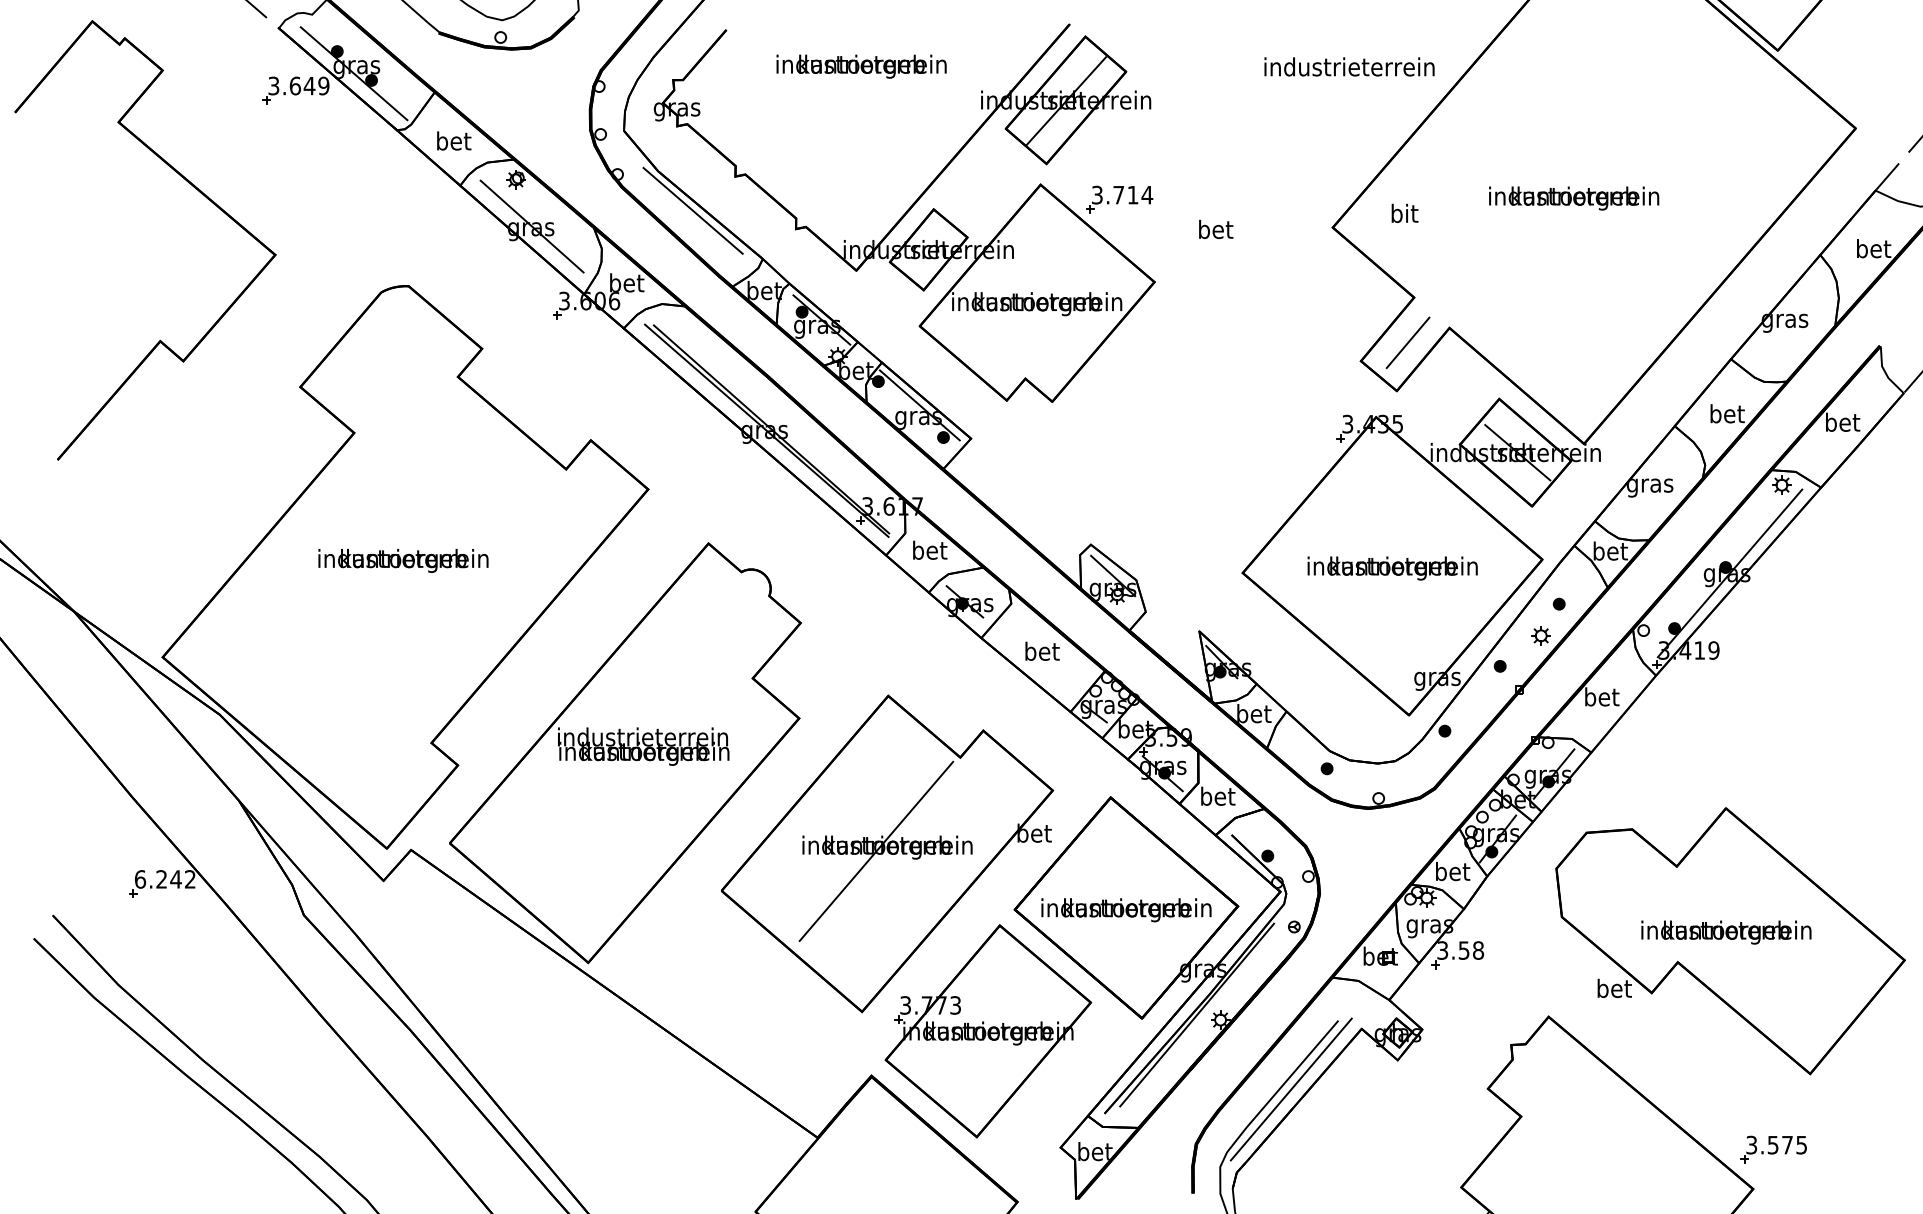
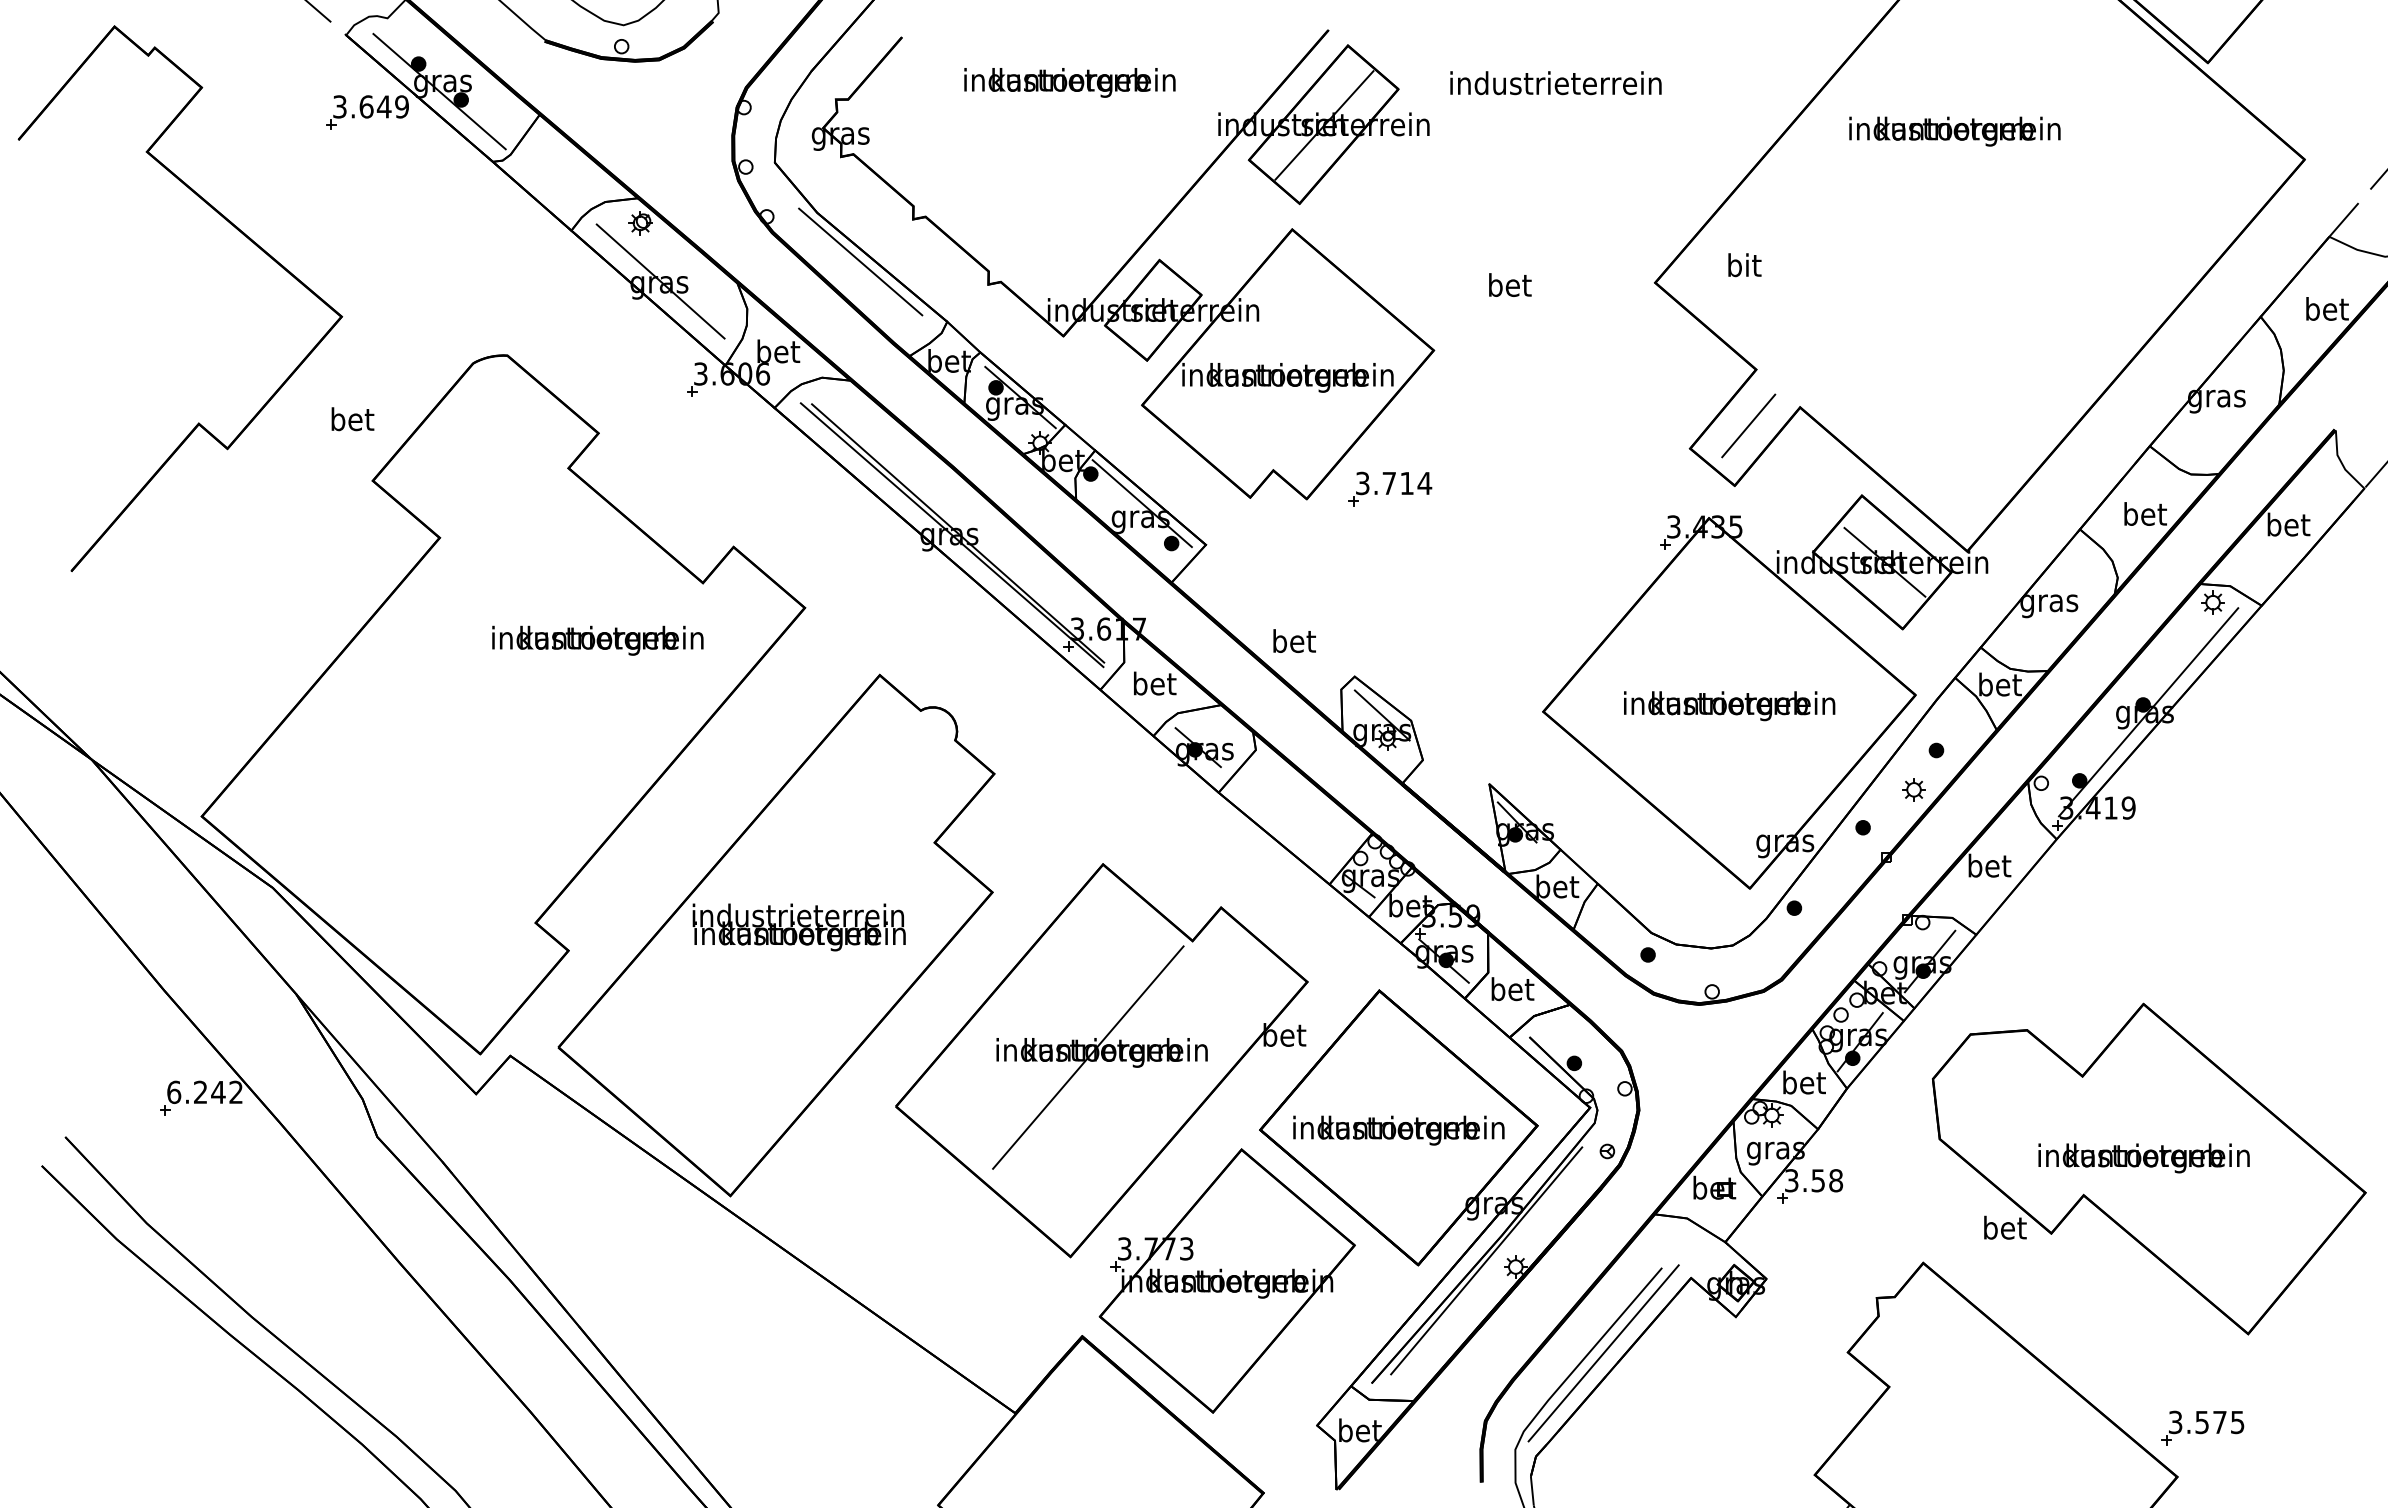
text: (1349, 67) -> (1555, 83), moved
text: (453, 141) -> (352, 419), moved
text: (1573, 198) -> (1954, 131), moved
part: (1119, 199) -> (1390, 488), moved
text: (403, 560) -> (597, 640), moved
text: (1042, 650) -> (1294, 640), moved

